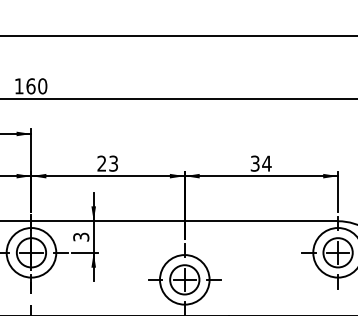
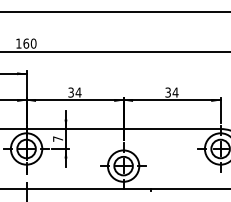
text: (107, 163) -> (74, 92), 23 -> 34
text: (81, 236) -> (58, 138), 3 -> 7

